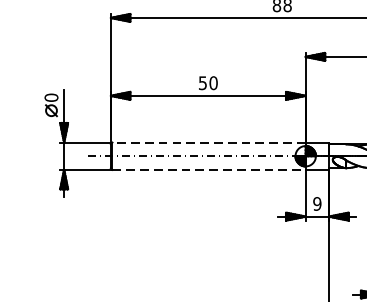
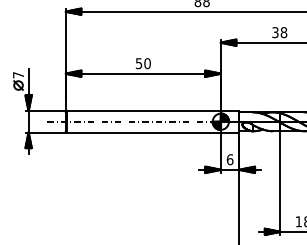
text: (51, 96) -> (18, 74), 0 -> 7
line: (208, 142) -> (143, 110), dashed -> solid
line: (208, 169) -> (143, 132), dashed -> solid
text: (316, 203) -> (229, 159), 9 -> 6

